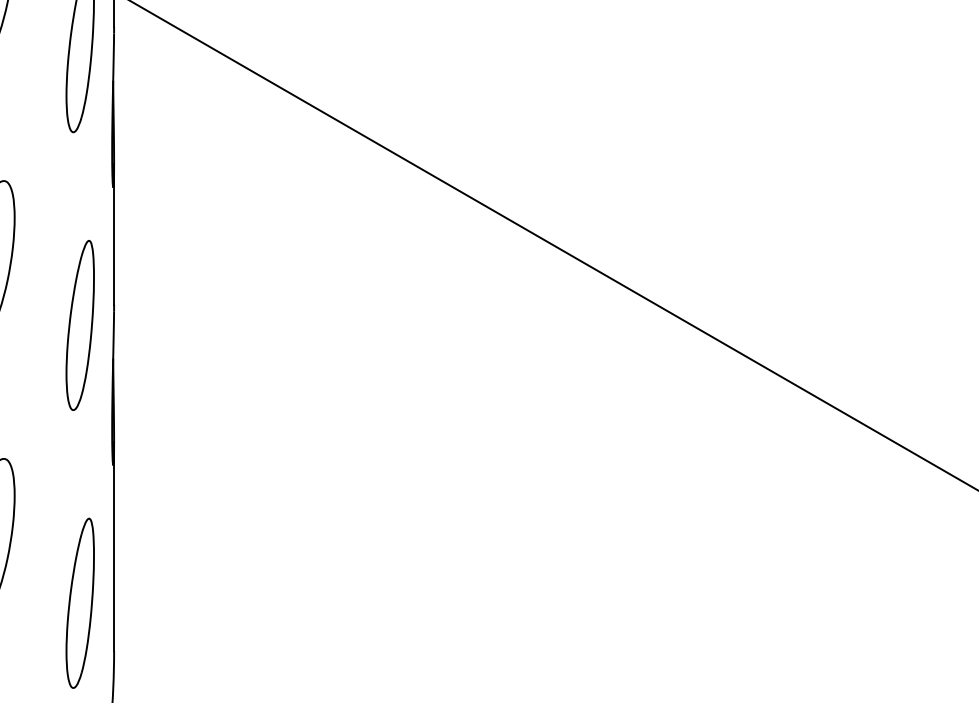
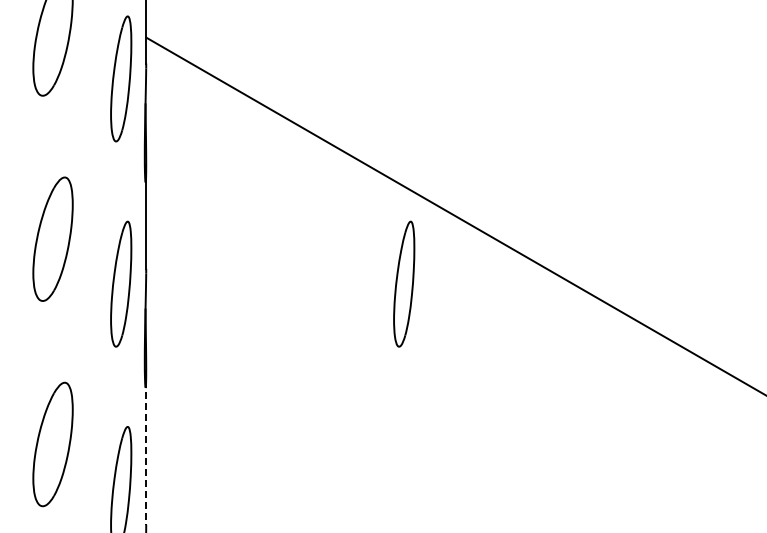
part: (463, 324) -> (404, 283), added
line: (114, 546) -> (146, 447), solid -> dashed

